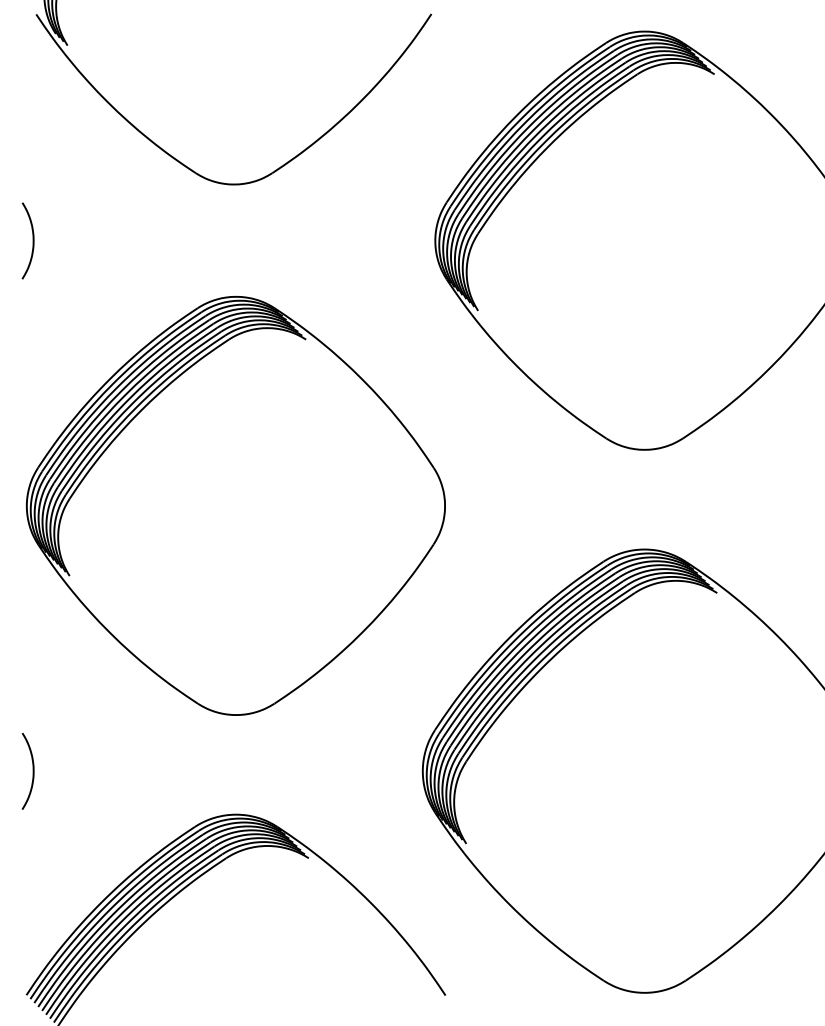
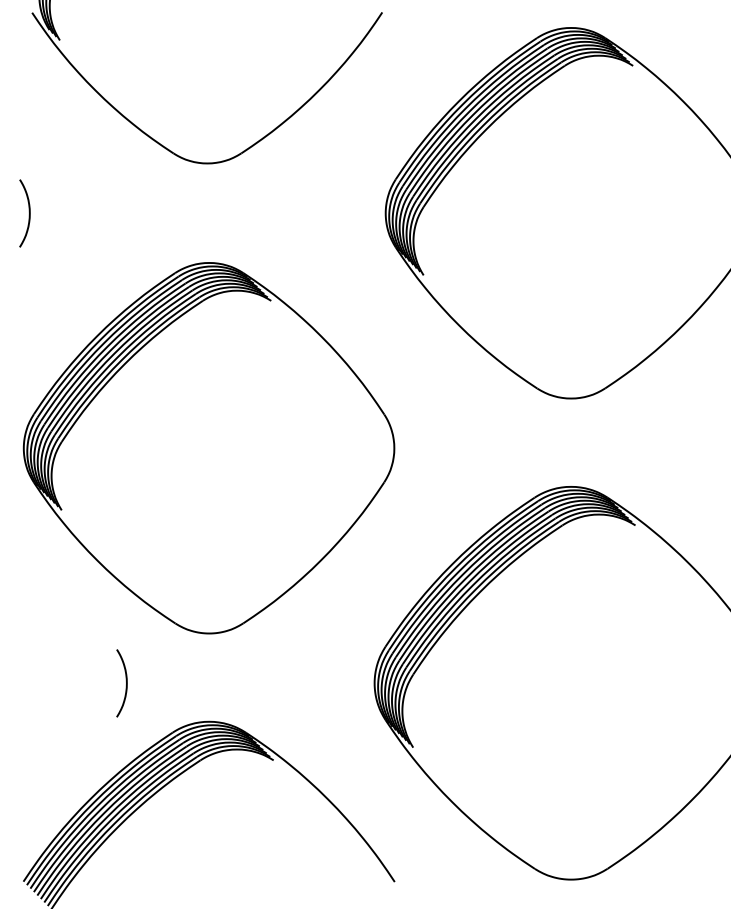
curve: (32, 768) -> (125, 680), moved

